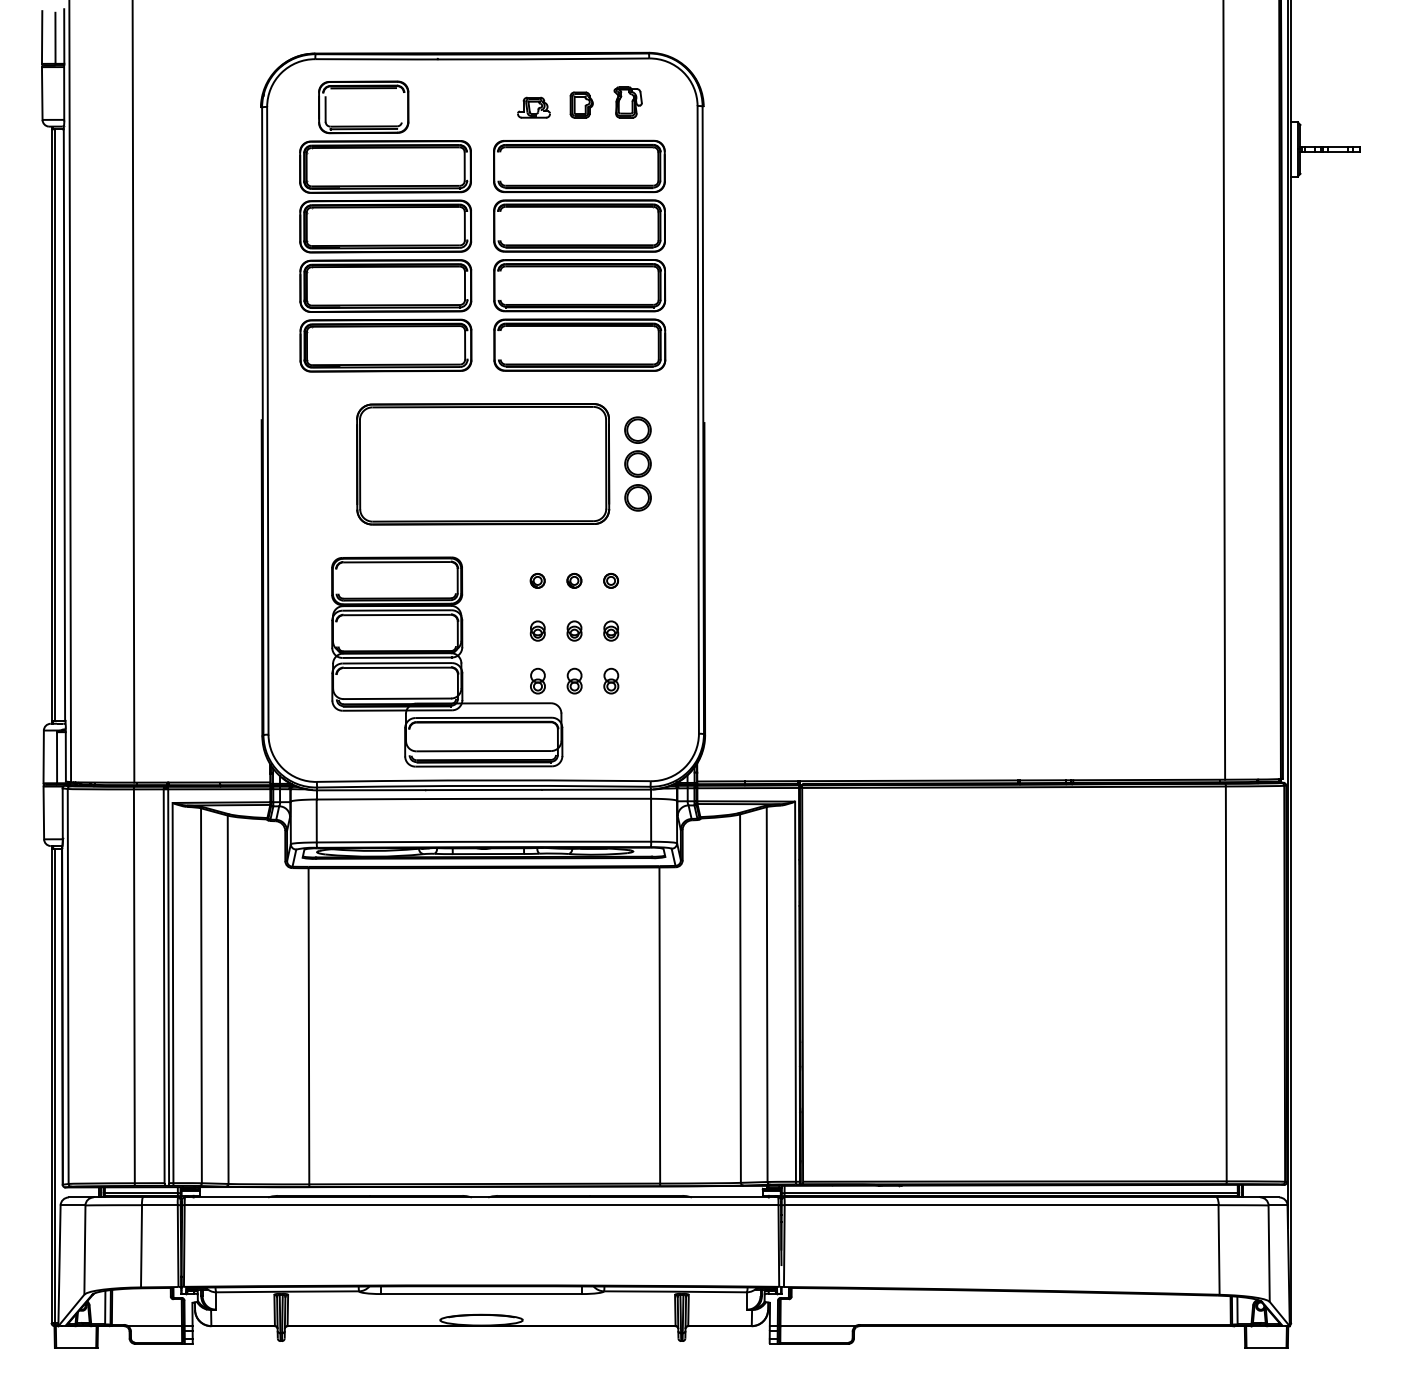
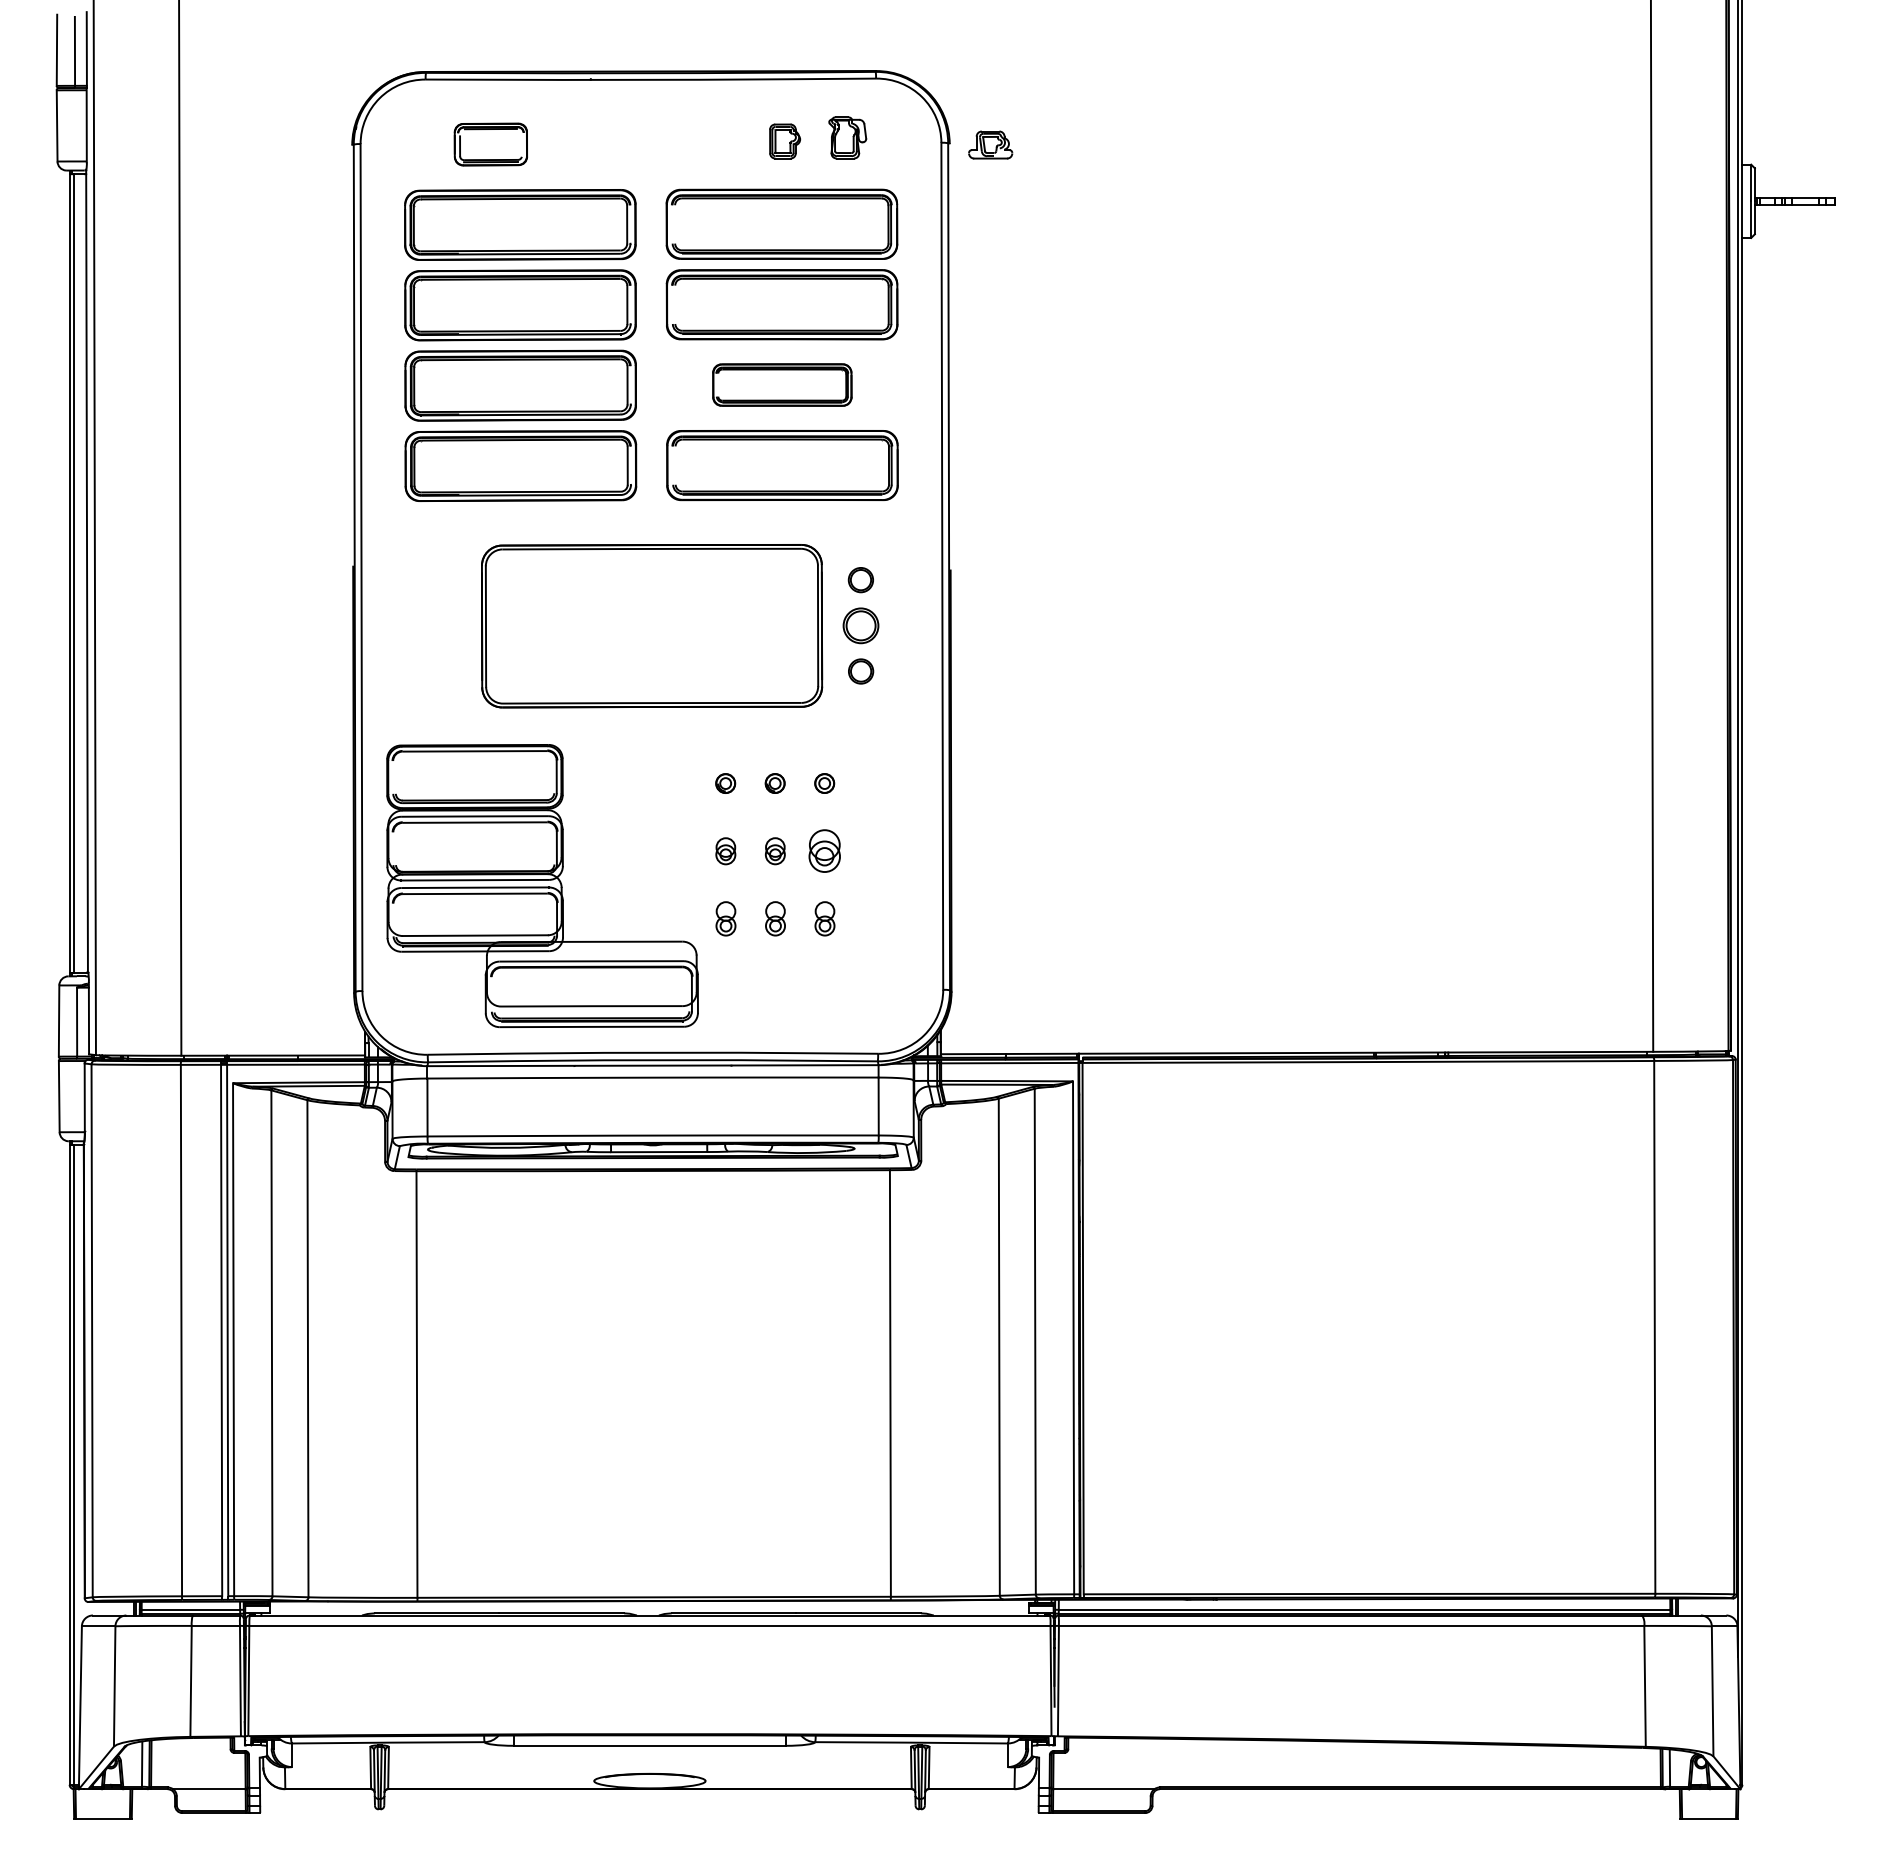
part: (363, 107) -> (490, 144), size x0.6
part: (533, 107) -> (990, 144), moved
part: (579, 285) -> (782, 384), size x0.6
part: (637, 429) -> (860, 579), size x0.7
part: (637, 497) -> (860, 671), size x0.7
part: (610, 631) -> (824, 851), size x1.6
part: (447, 662) -> (542, 886), moved

